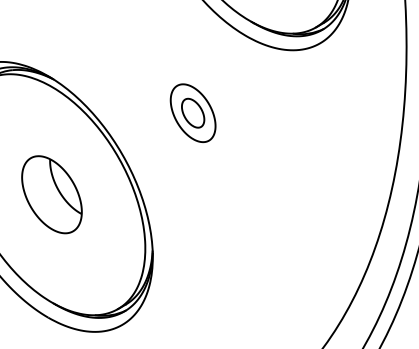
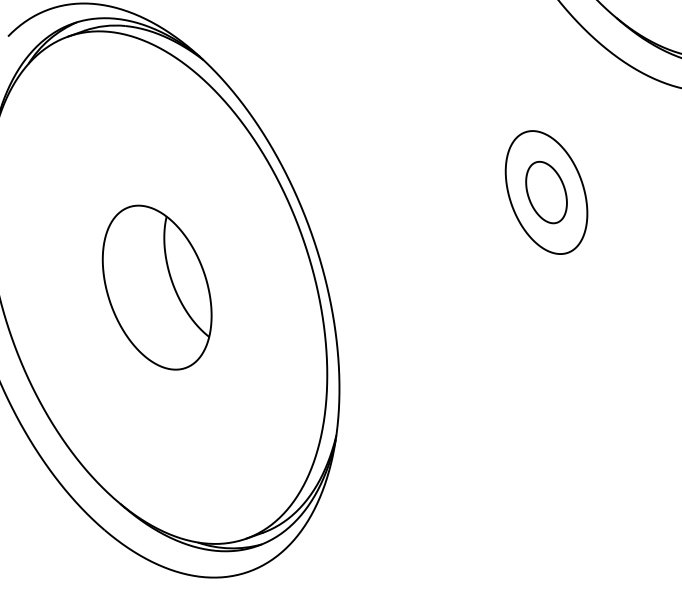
part: (192, 112) -> (545, 190), moved

